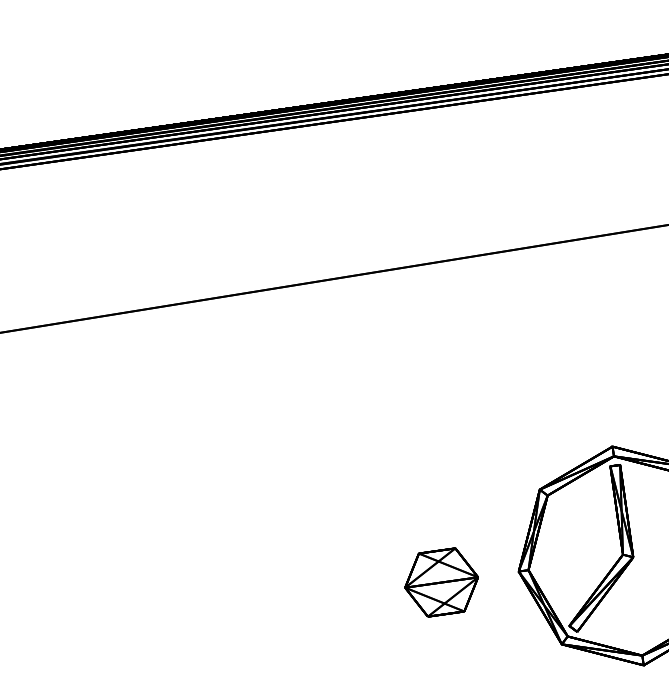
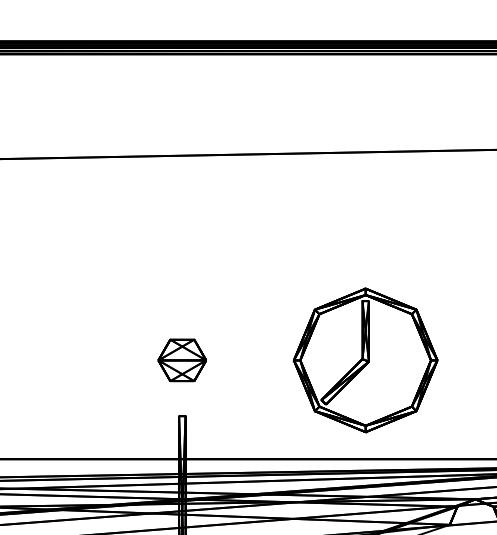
part: (440, 582) -> (181, 360), moved

